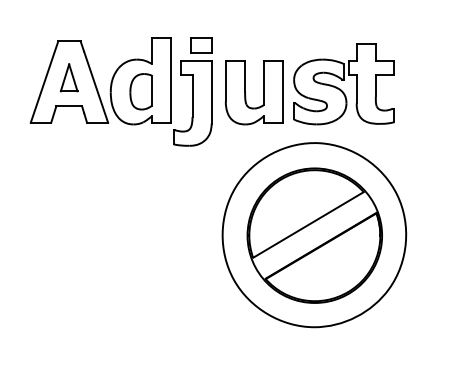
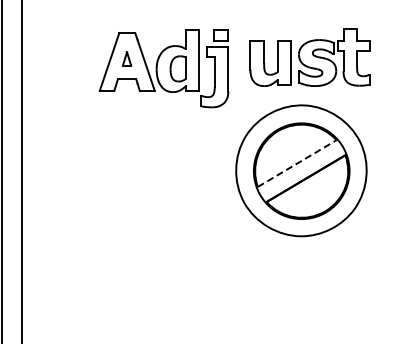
part: (68, 77) -> (126, 58), size x0.7
part: (308, 84) -> (309, 57), moved
line: (308, 224) -> (297, 163), solid -> dashed

